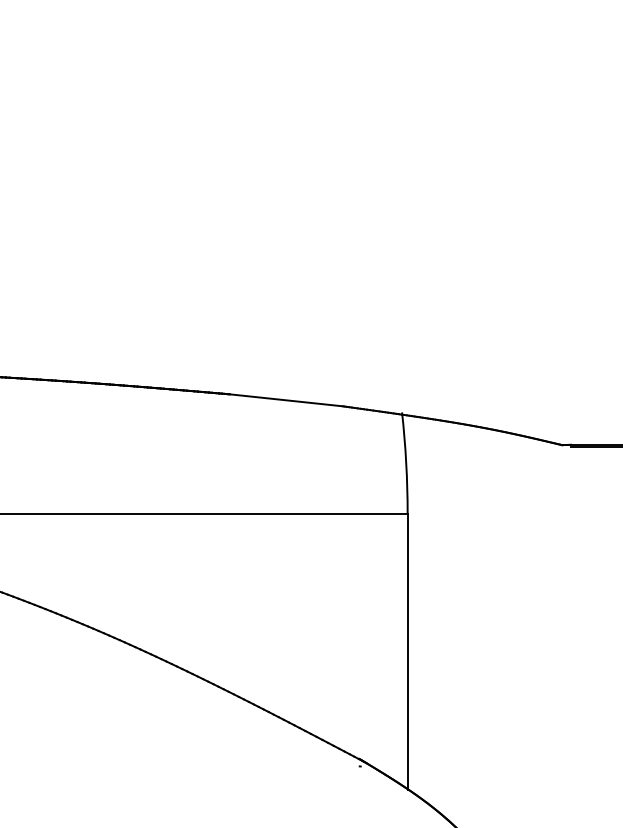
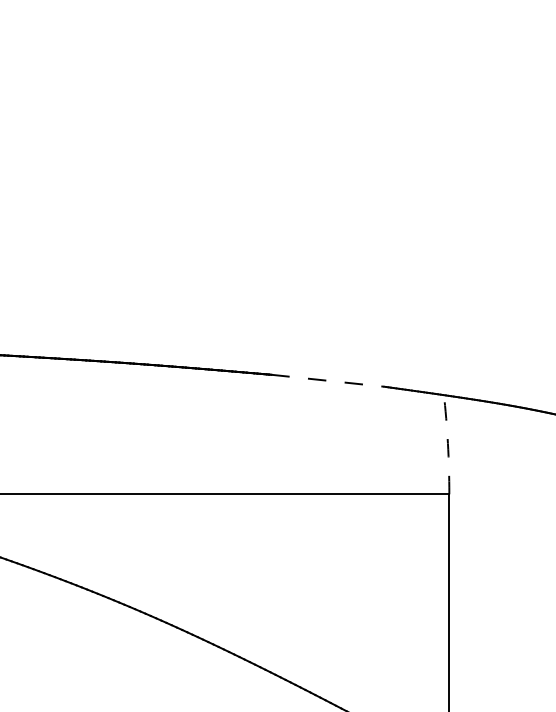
line: (286, 400) -> (328, 380), solid -> dashed
arc: (406, 463) -> (448, 443), solid -> dashed

